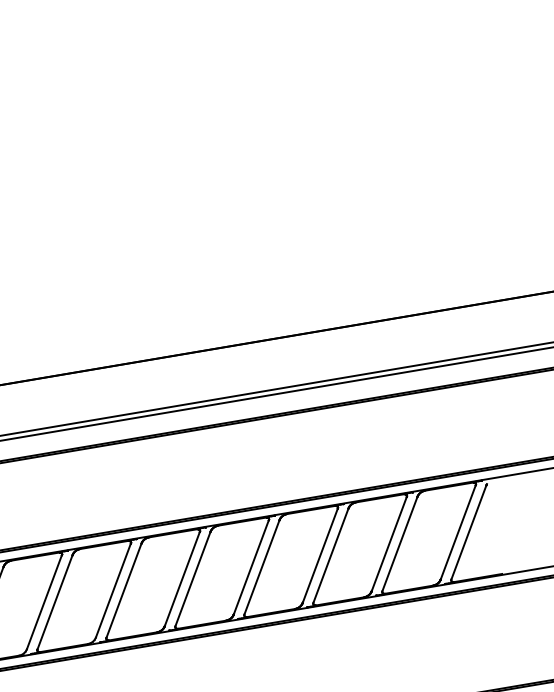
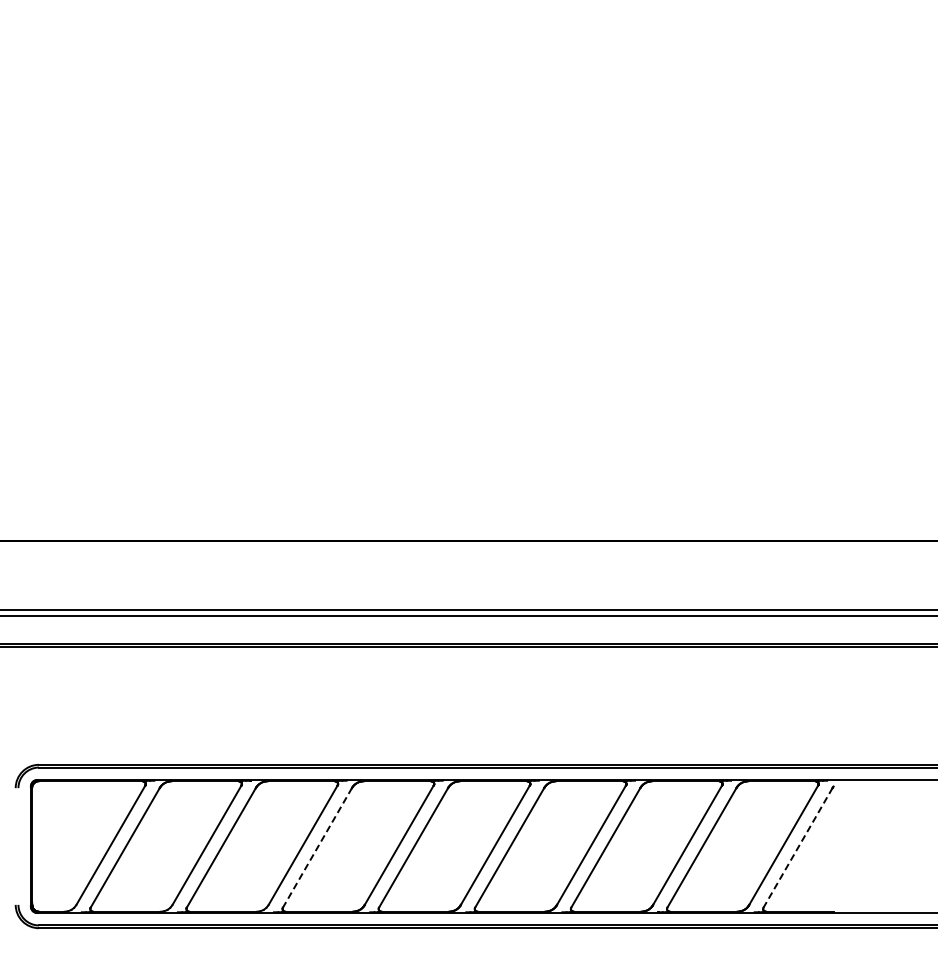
line: (468, 532) -> (797, 848), solid -> dashed
line: (124, 591) -> (317, 848), solid -> dashed

